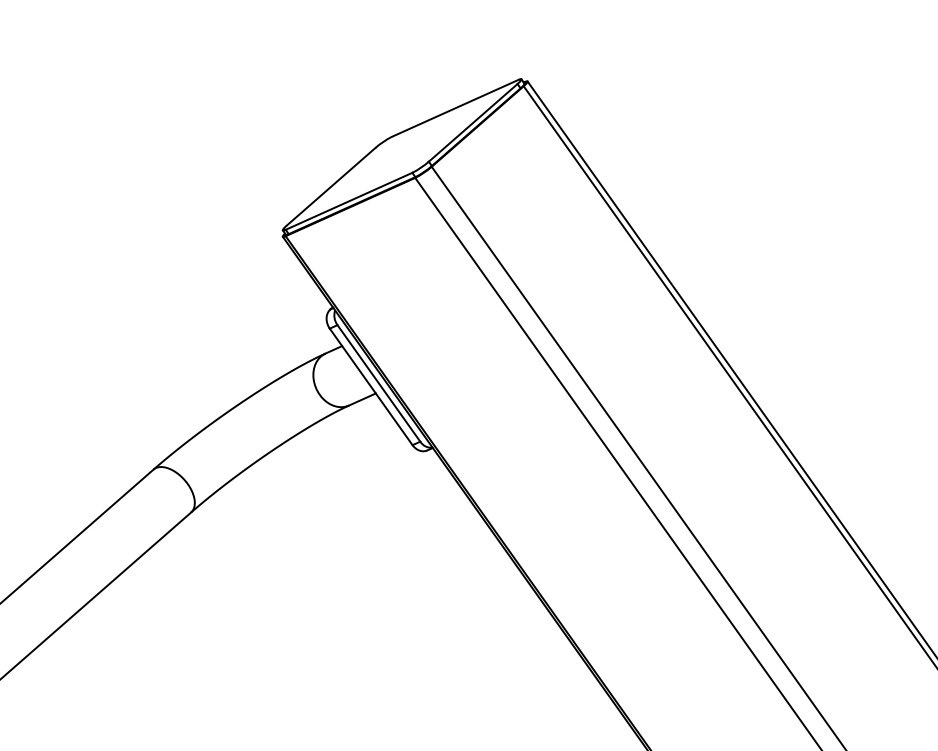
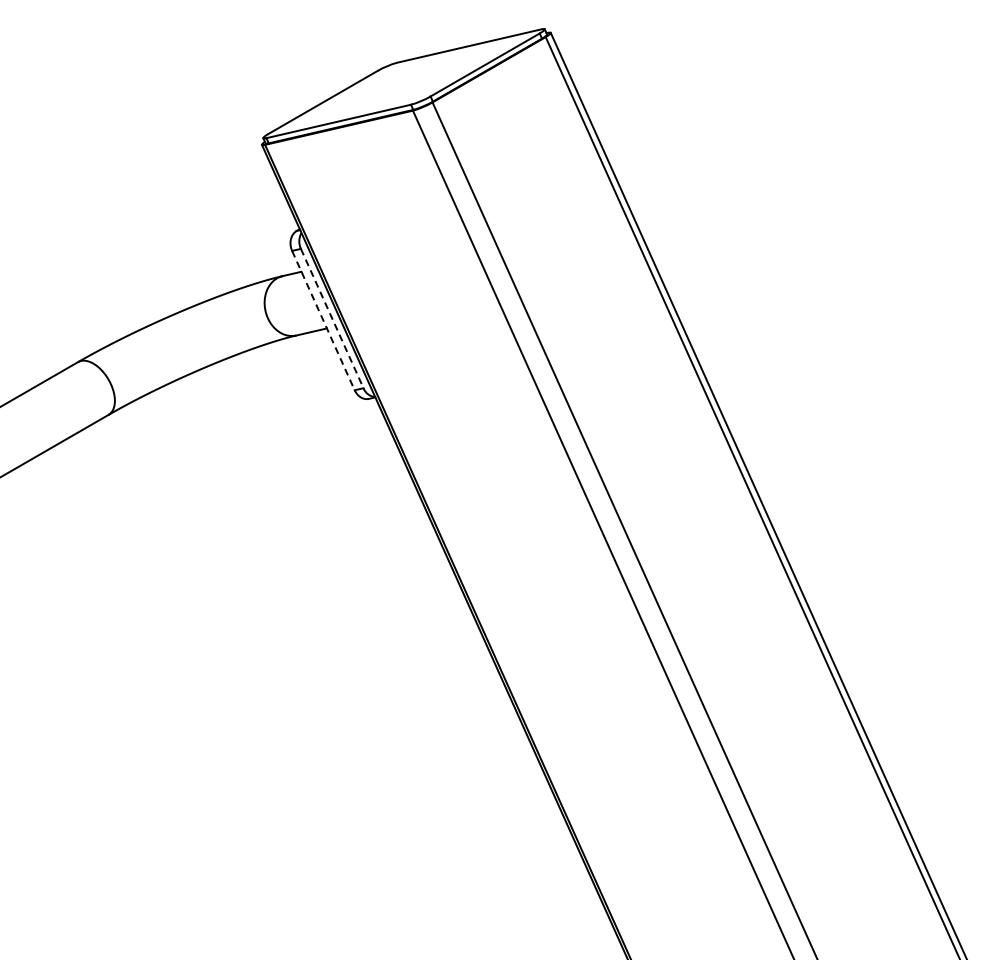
line: (379, 384) -> (332, 319), solid -> dashed
line: (371, 387) -> (323, 321), solid -> dashed

